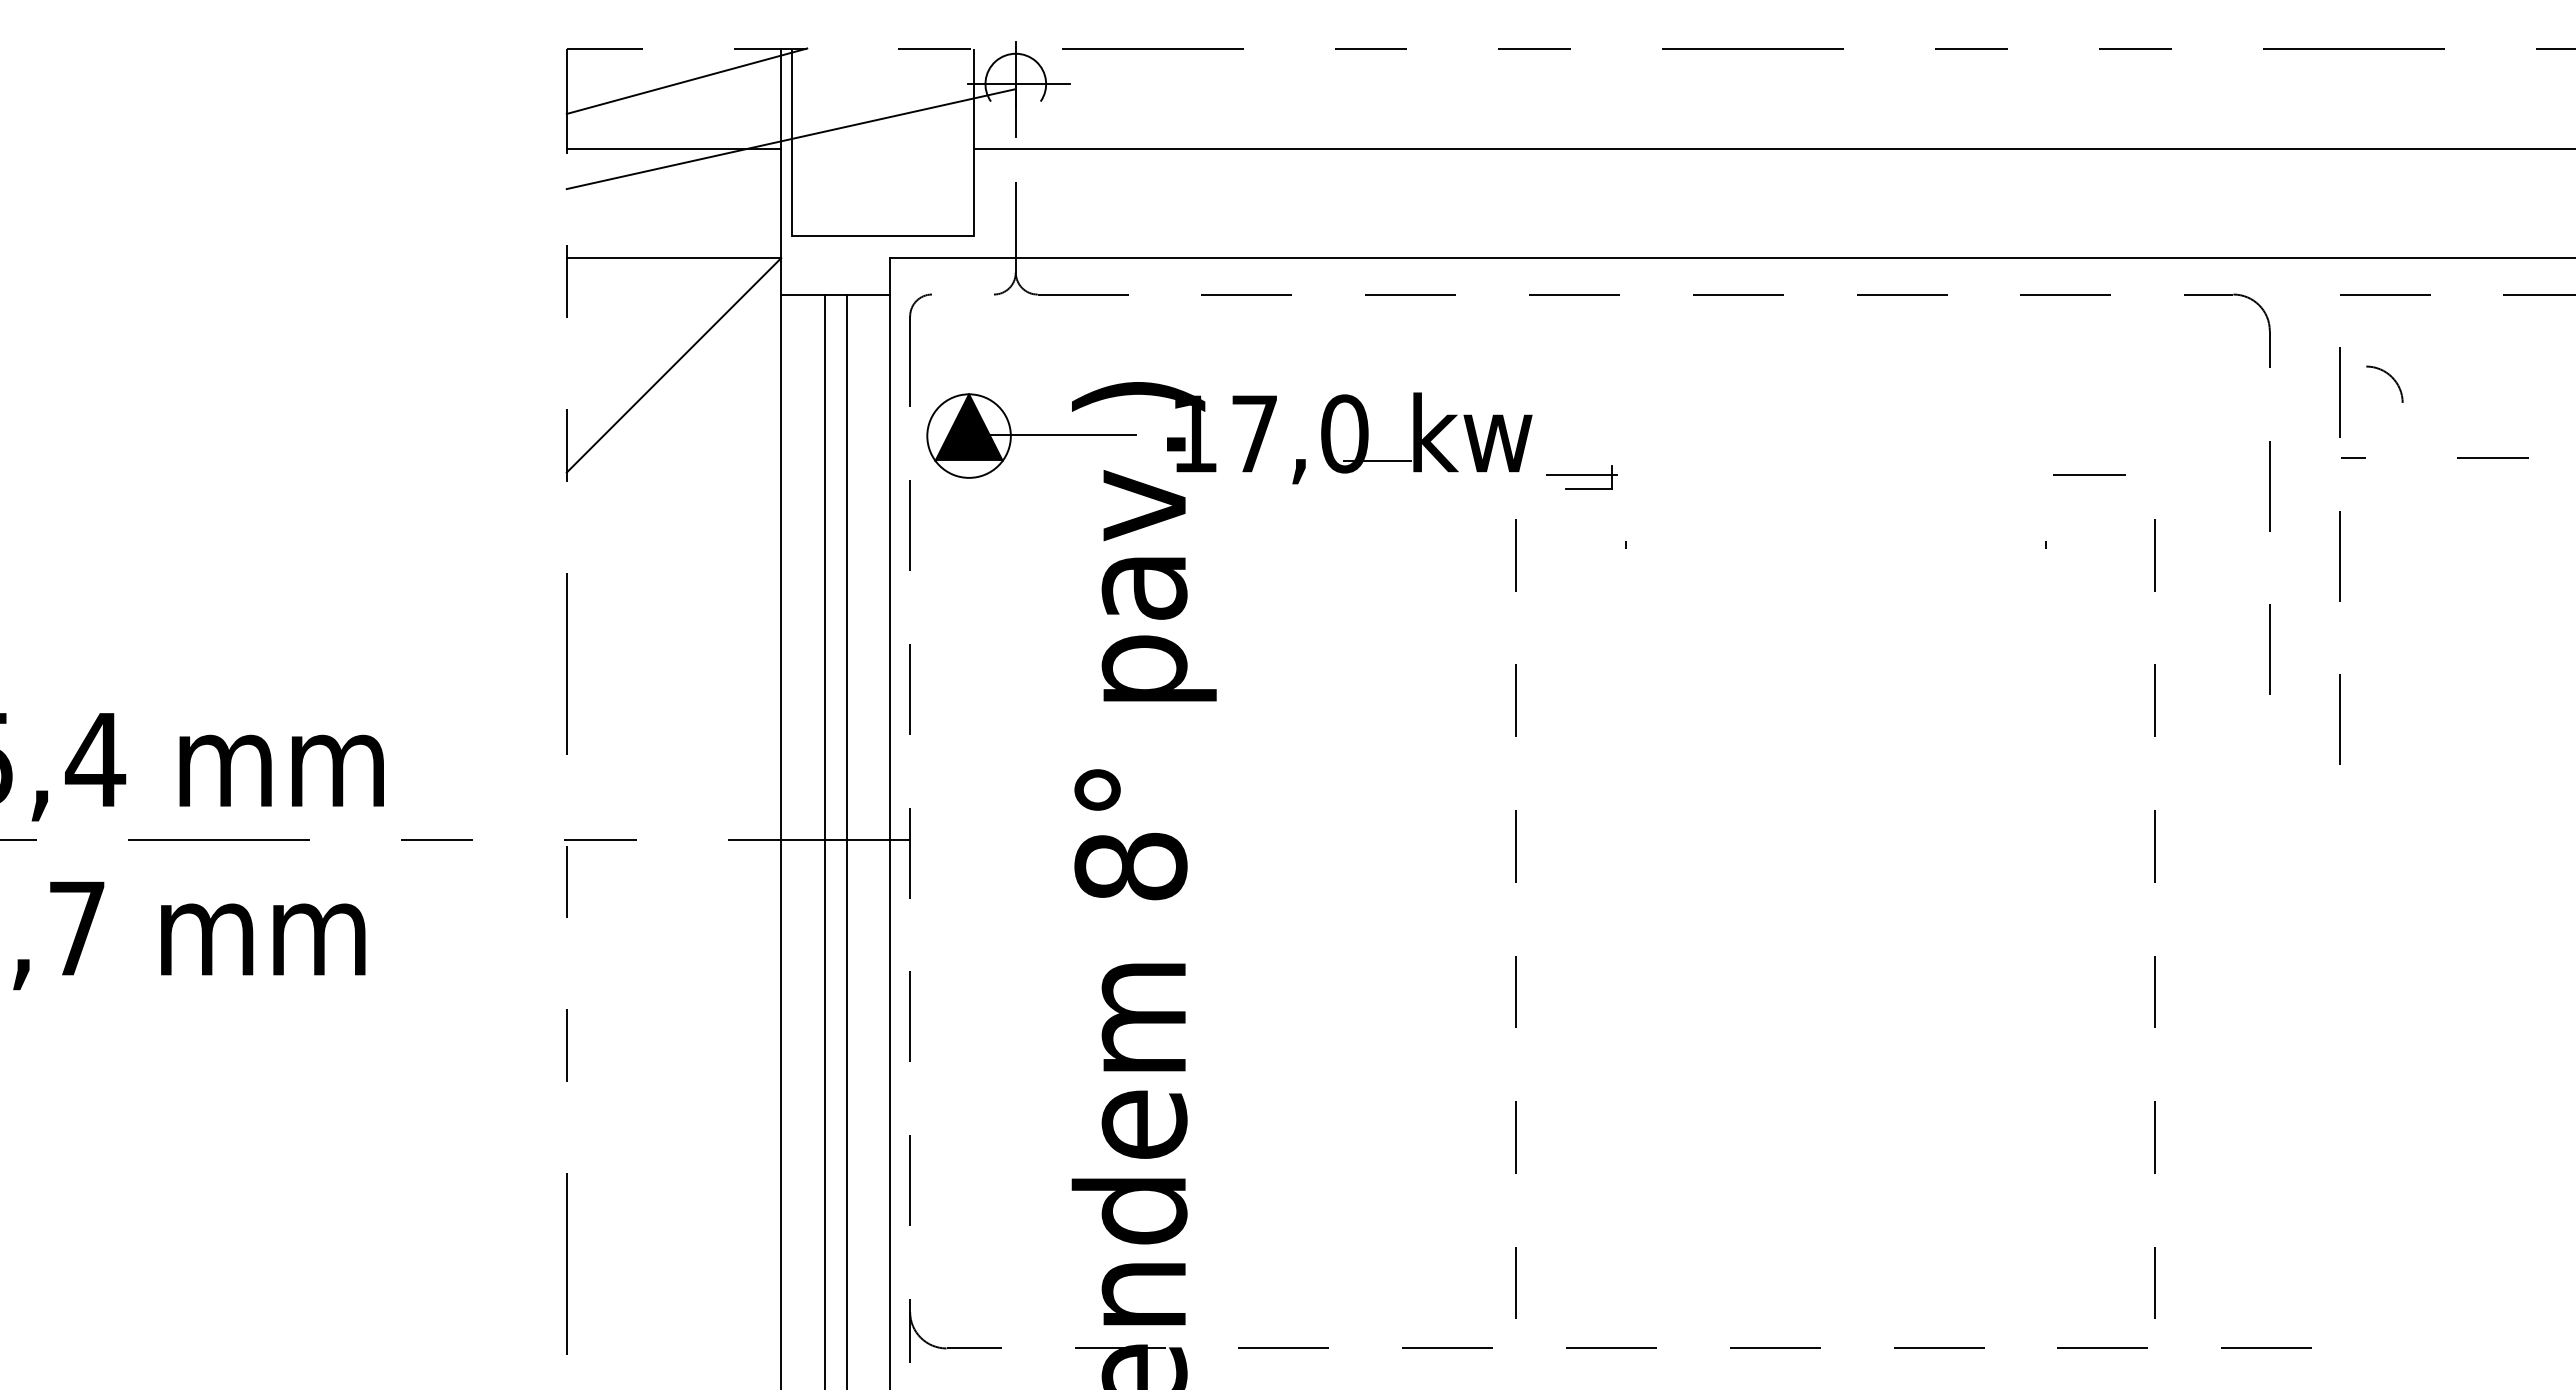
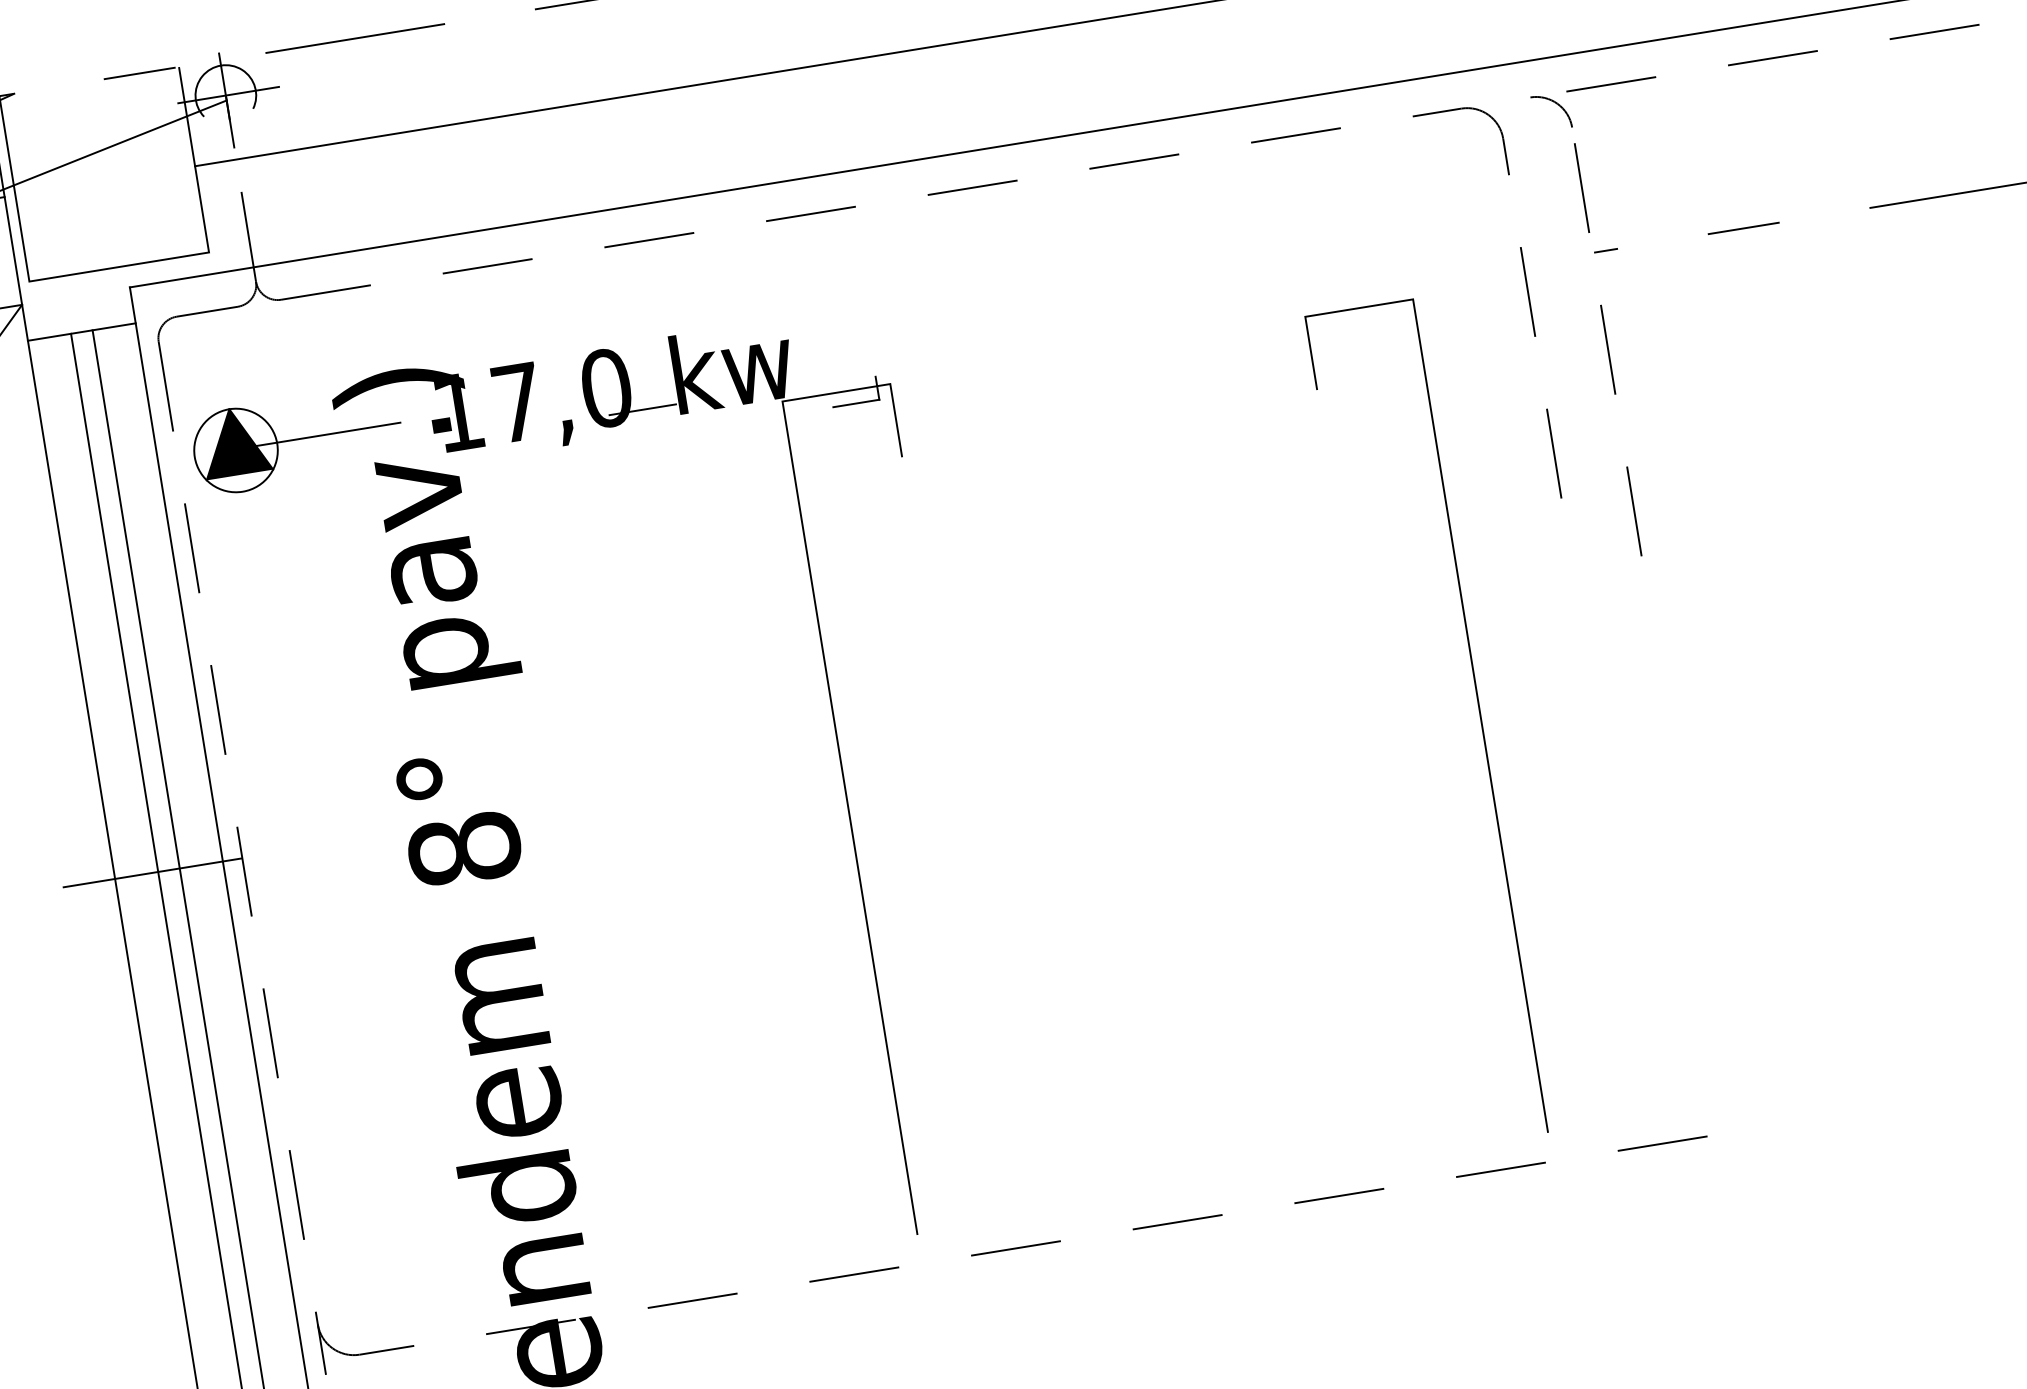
line: (962, 294) -> (206, 311), added
arc: (2390, 377) -> (1556, 104), moved
line: (1516, 803) -> (835, 725), dashed -> solid
line: (2155, 803) -> (1465, 623), dashed -> solid

